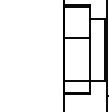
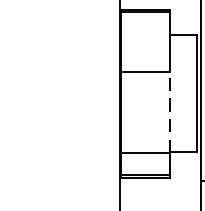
line: (90, 59) -> (170, 112), solid -> dashed

